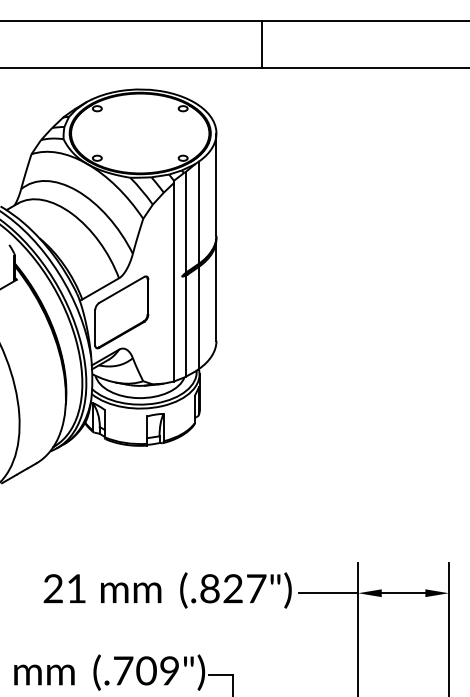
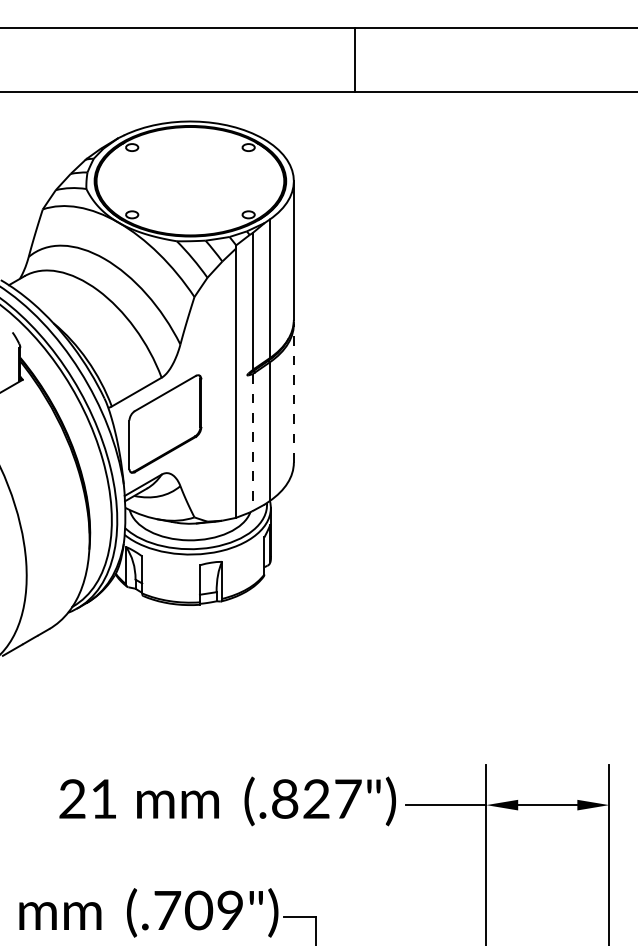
line: (216, 289) -> (293, 392), solid -> dashed
line: (186, 326) -> (253, 443), solid -> dashed

